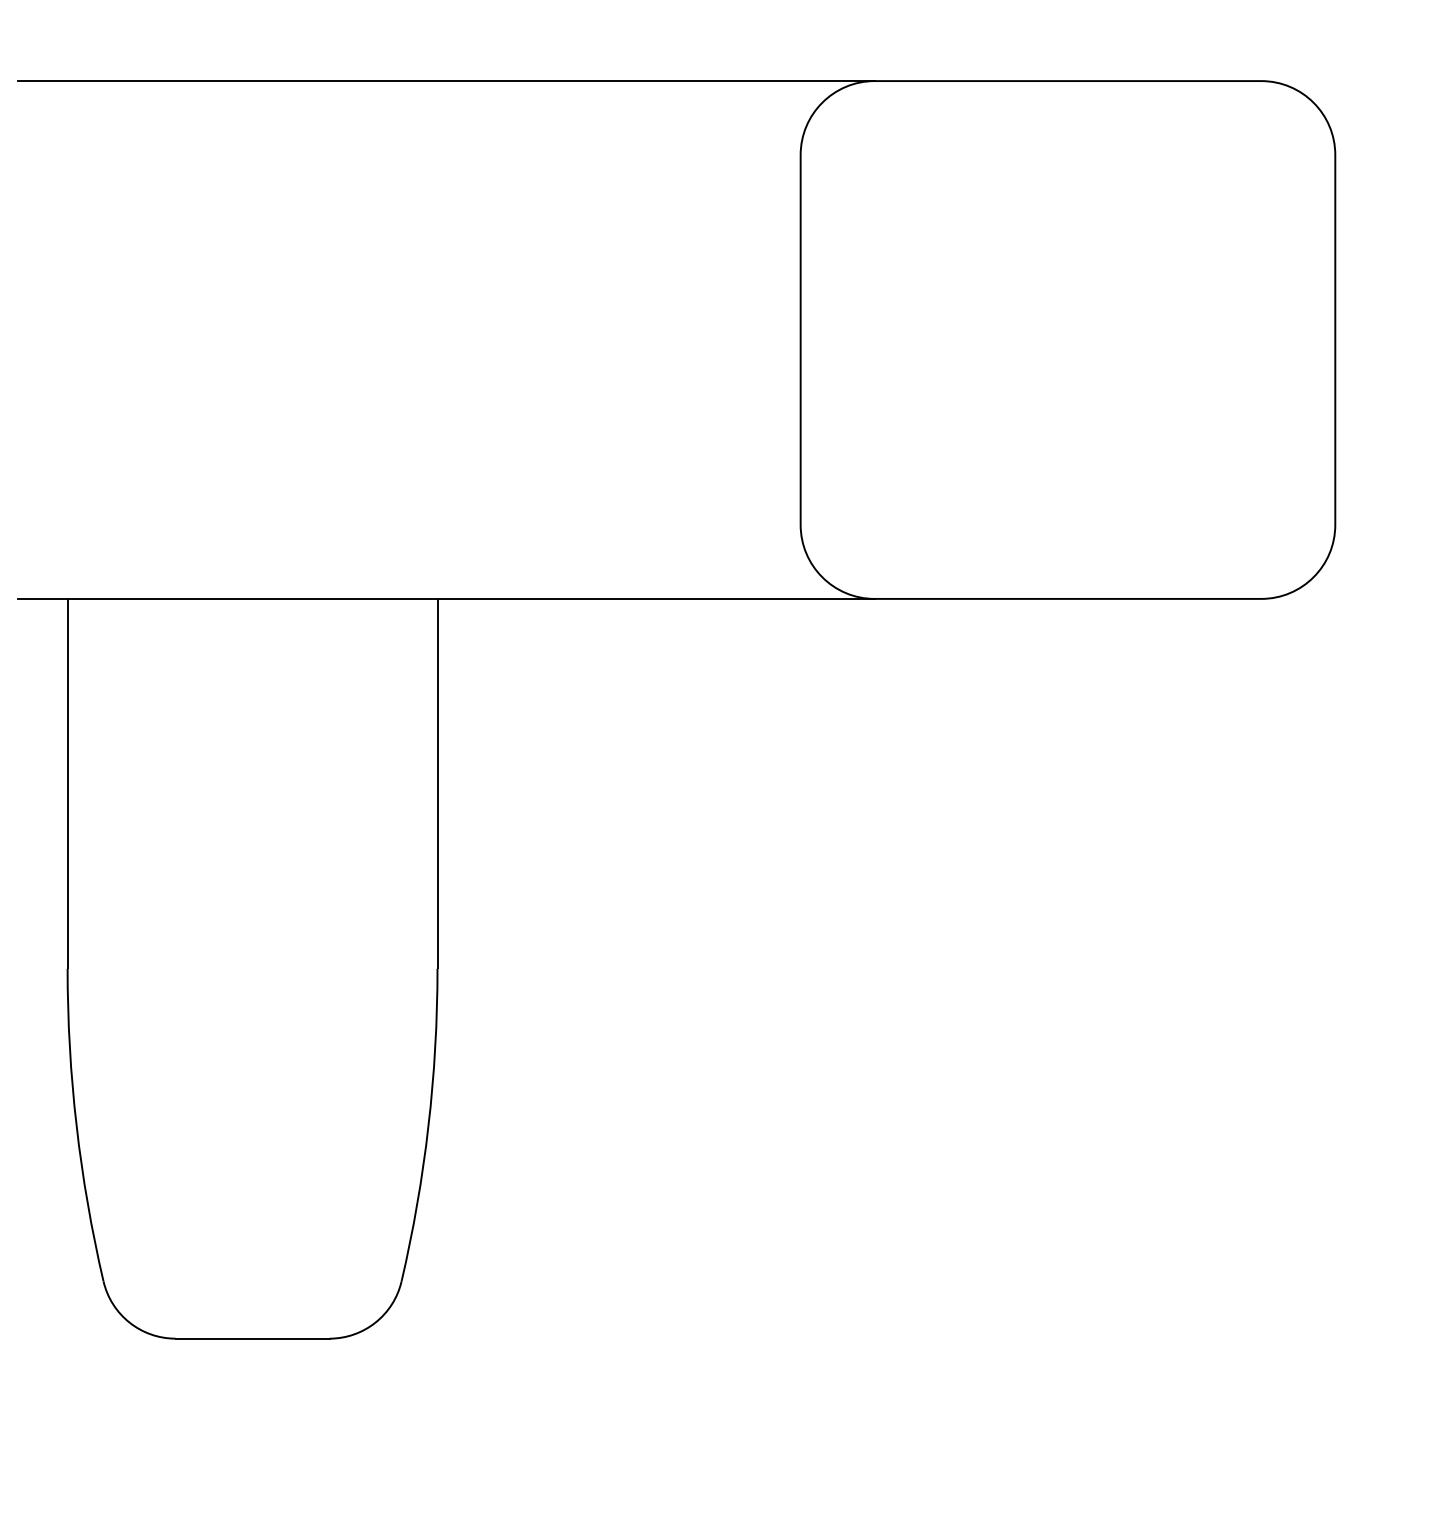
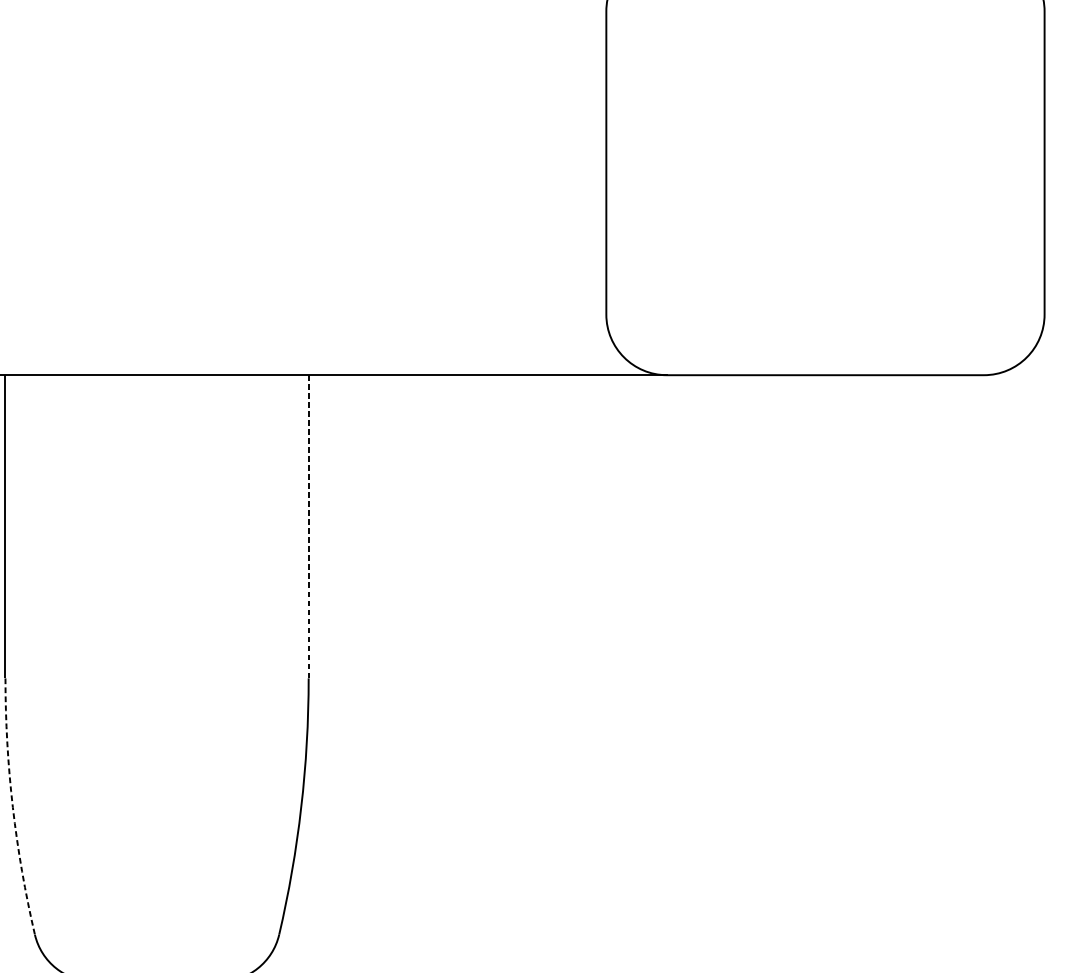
line: (437, 783) -> (308, 526), solid -> dashed
arc: (76, 1126) -> (12, 807), solid -> dashed

